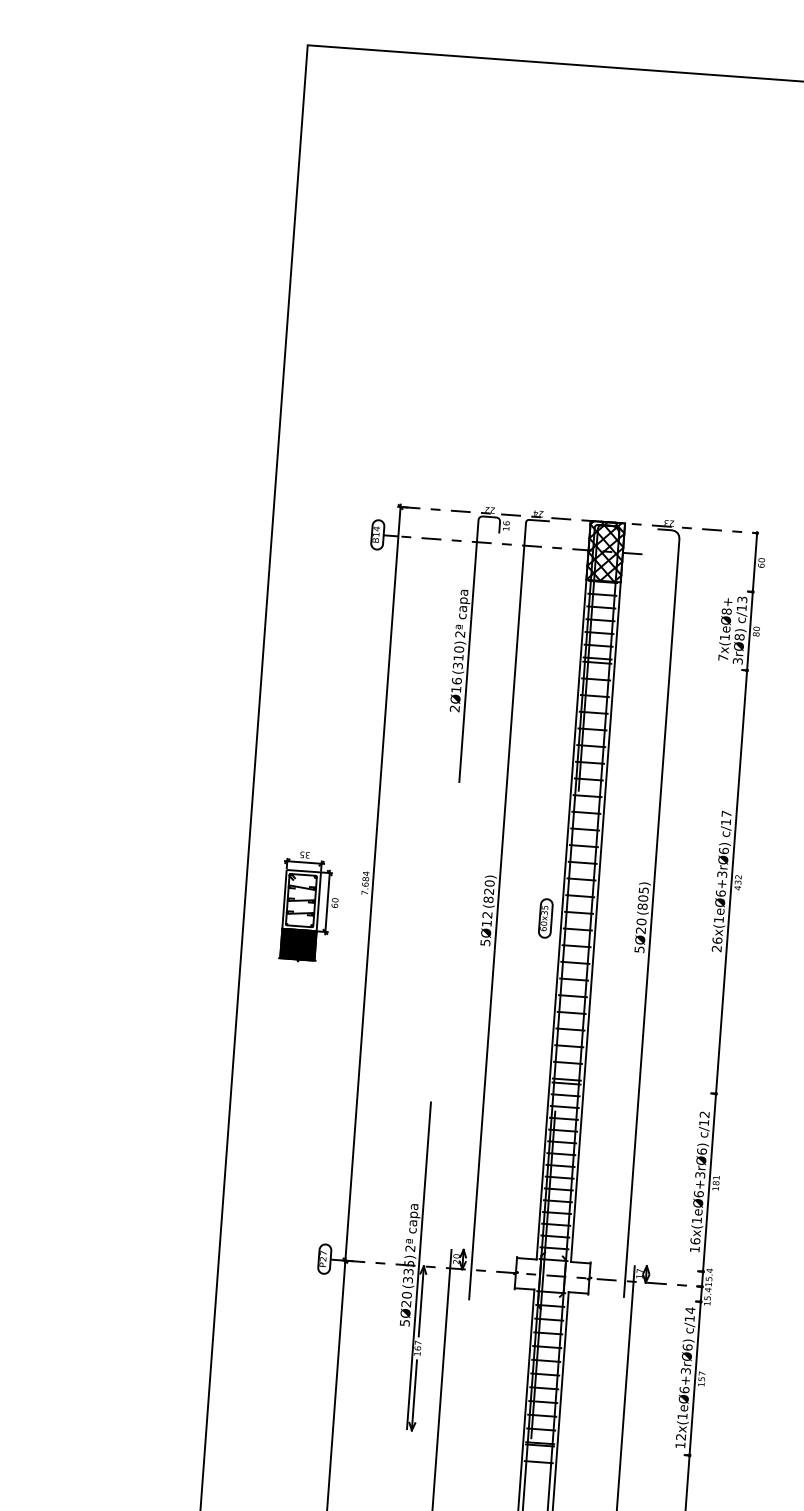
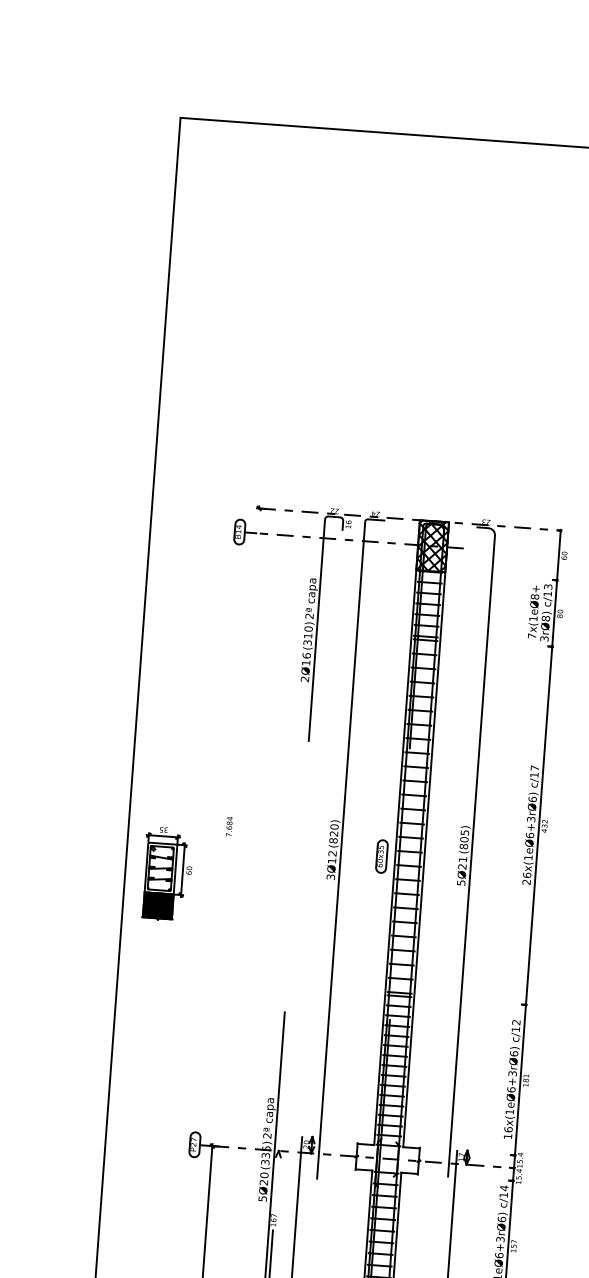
line: (372, 883) -> (235, 826), removed
part: (308, 906) -> (166, 873), moved
text: (641, 921) -> (462, 859), 5Ø20 -> 5Ø21
text: (484, 942) -> (330, 876), 5Ø12 -> 3Ø12
line: (420, 1301) -> (275, 1180), removed

